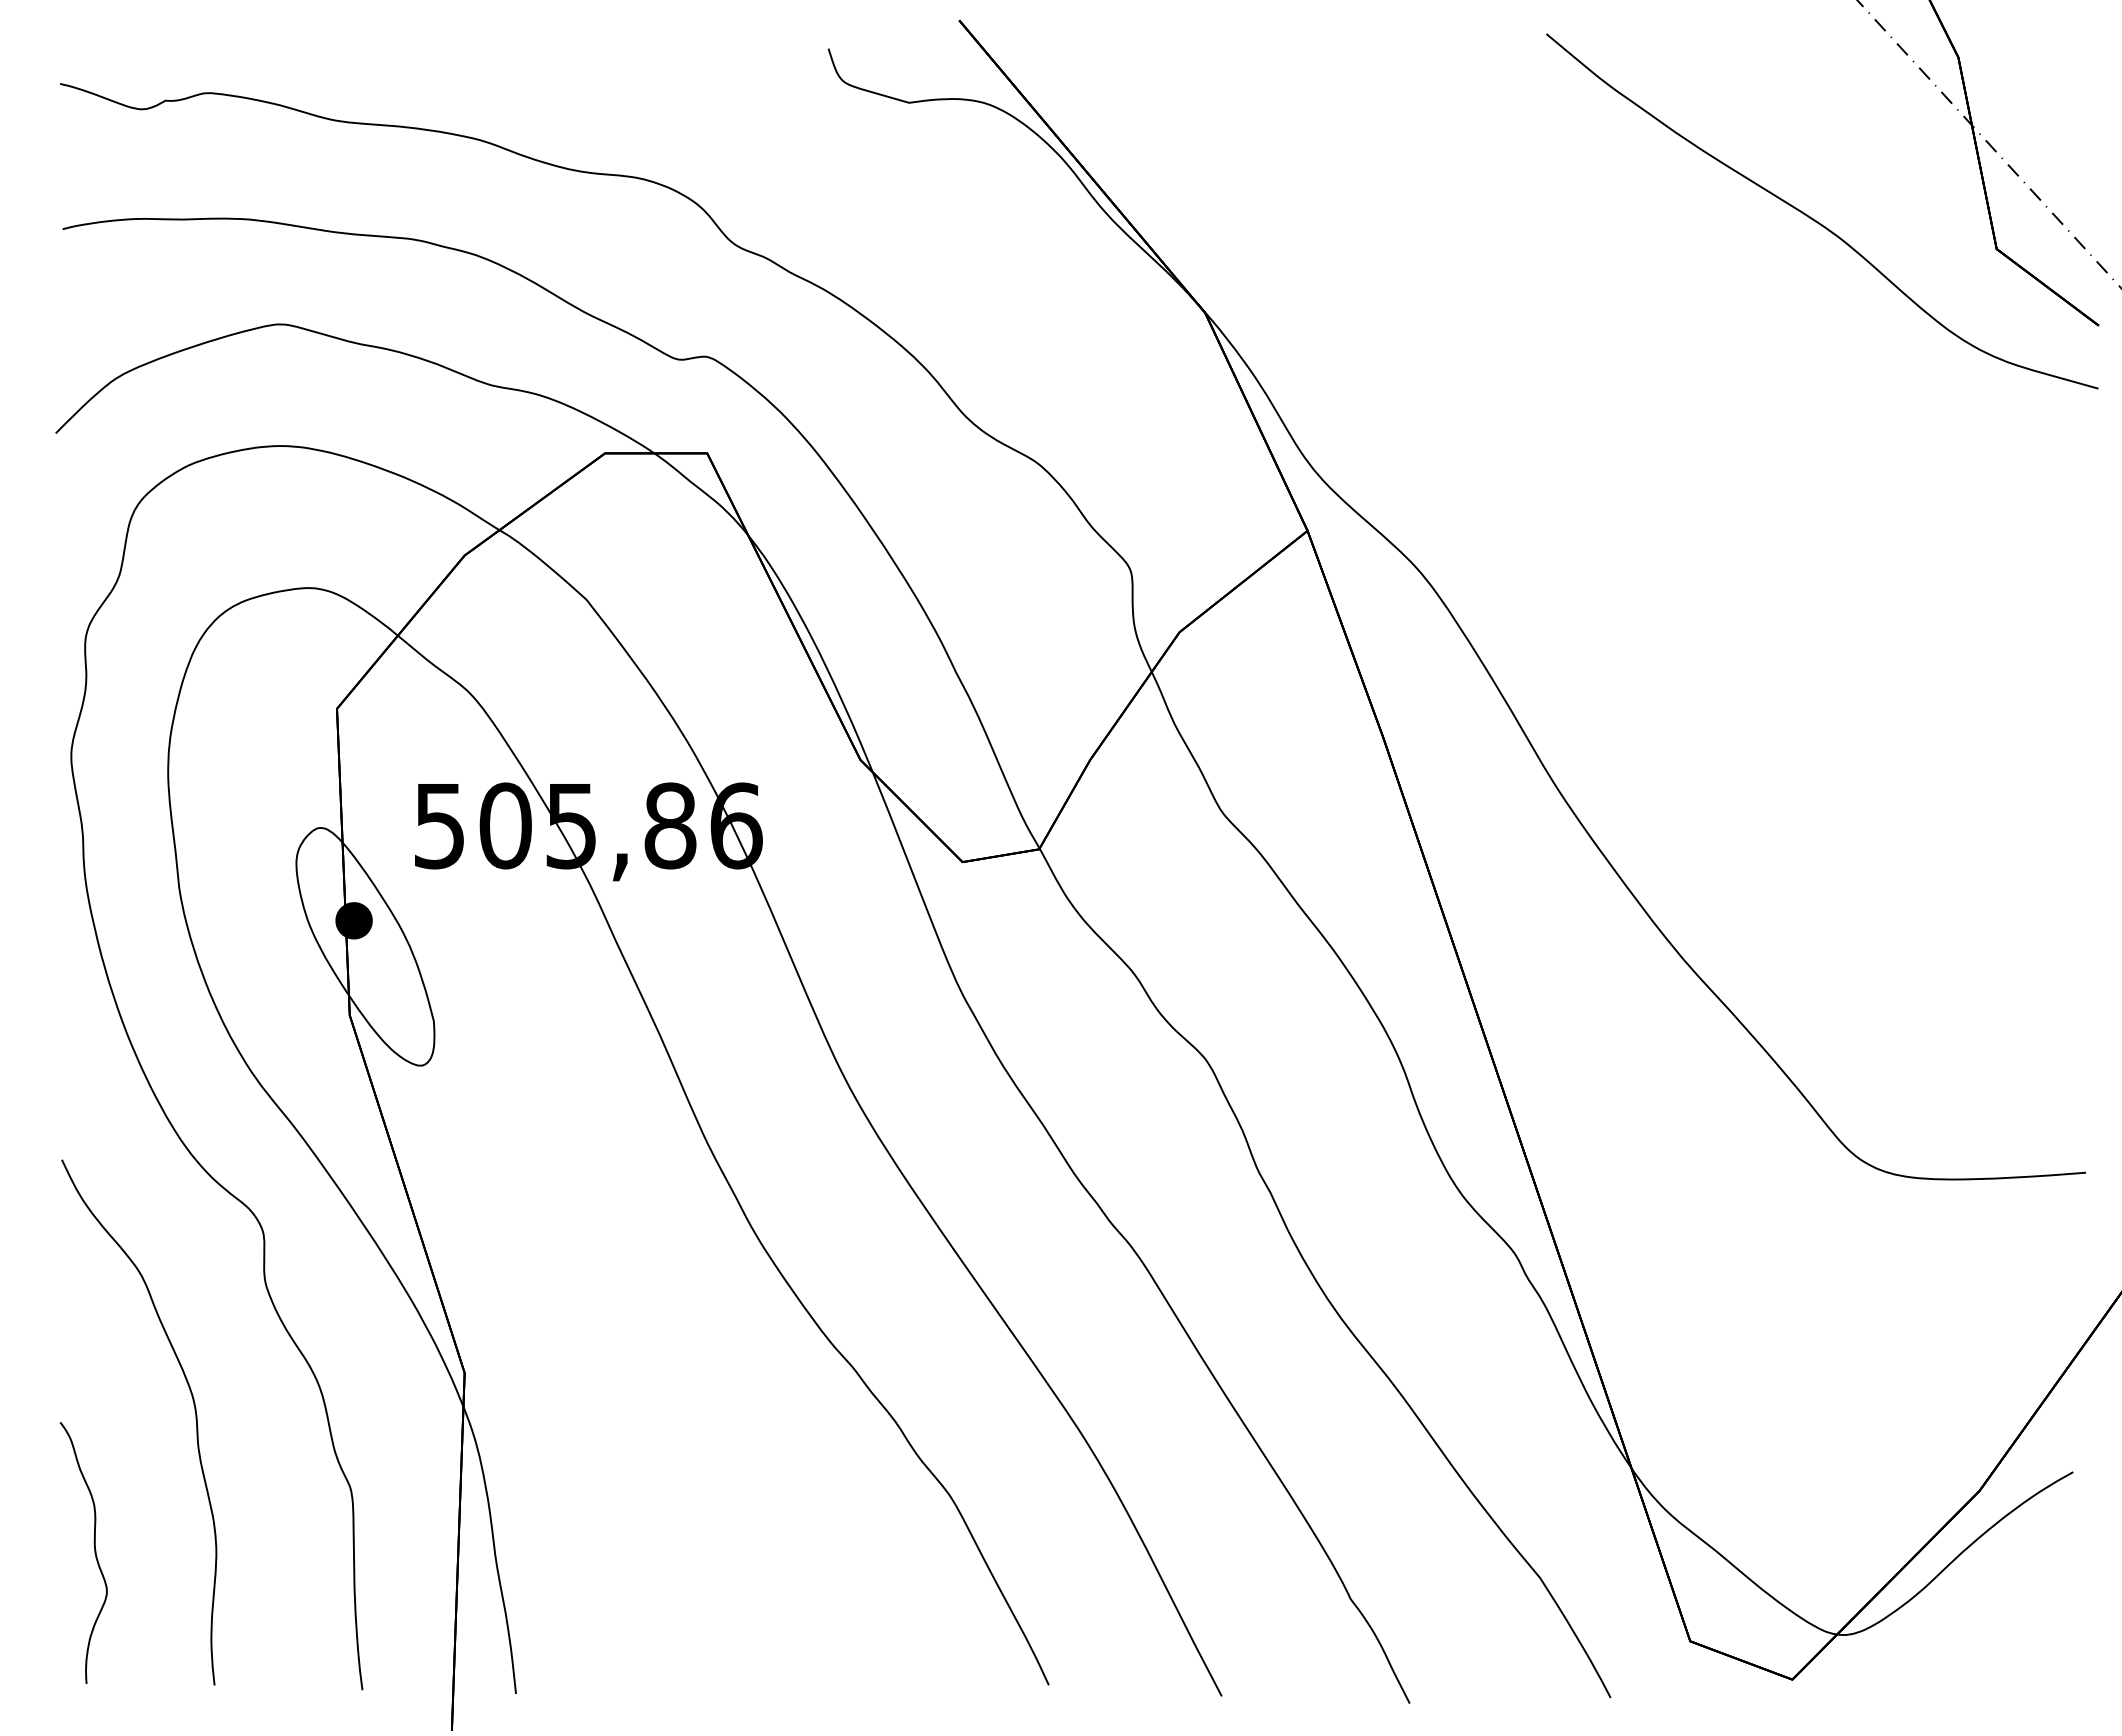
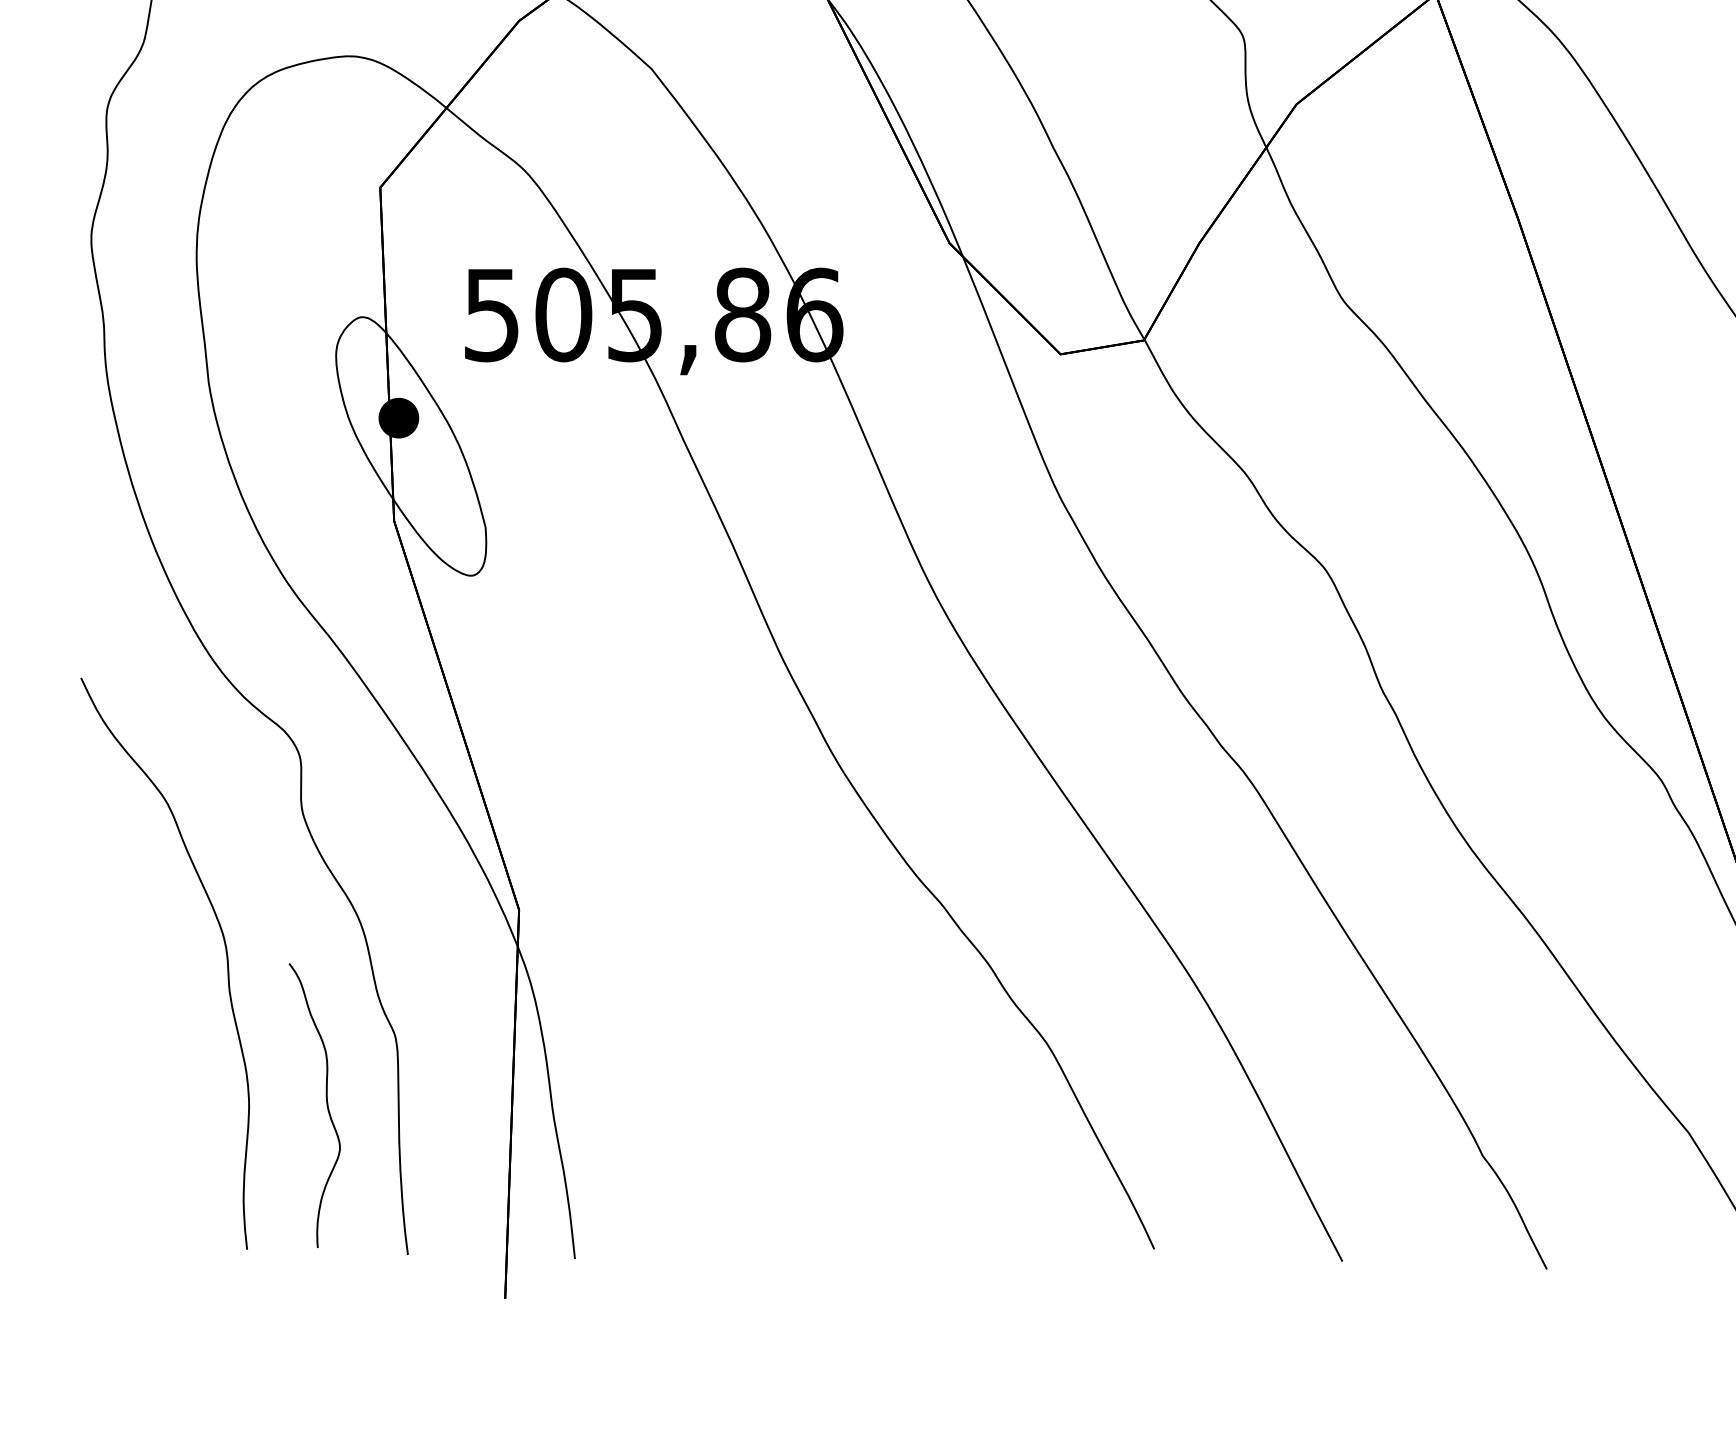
curve: (94, 1552) -> (326, 1105), moved

